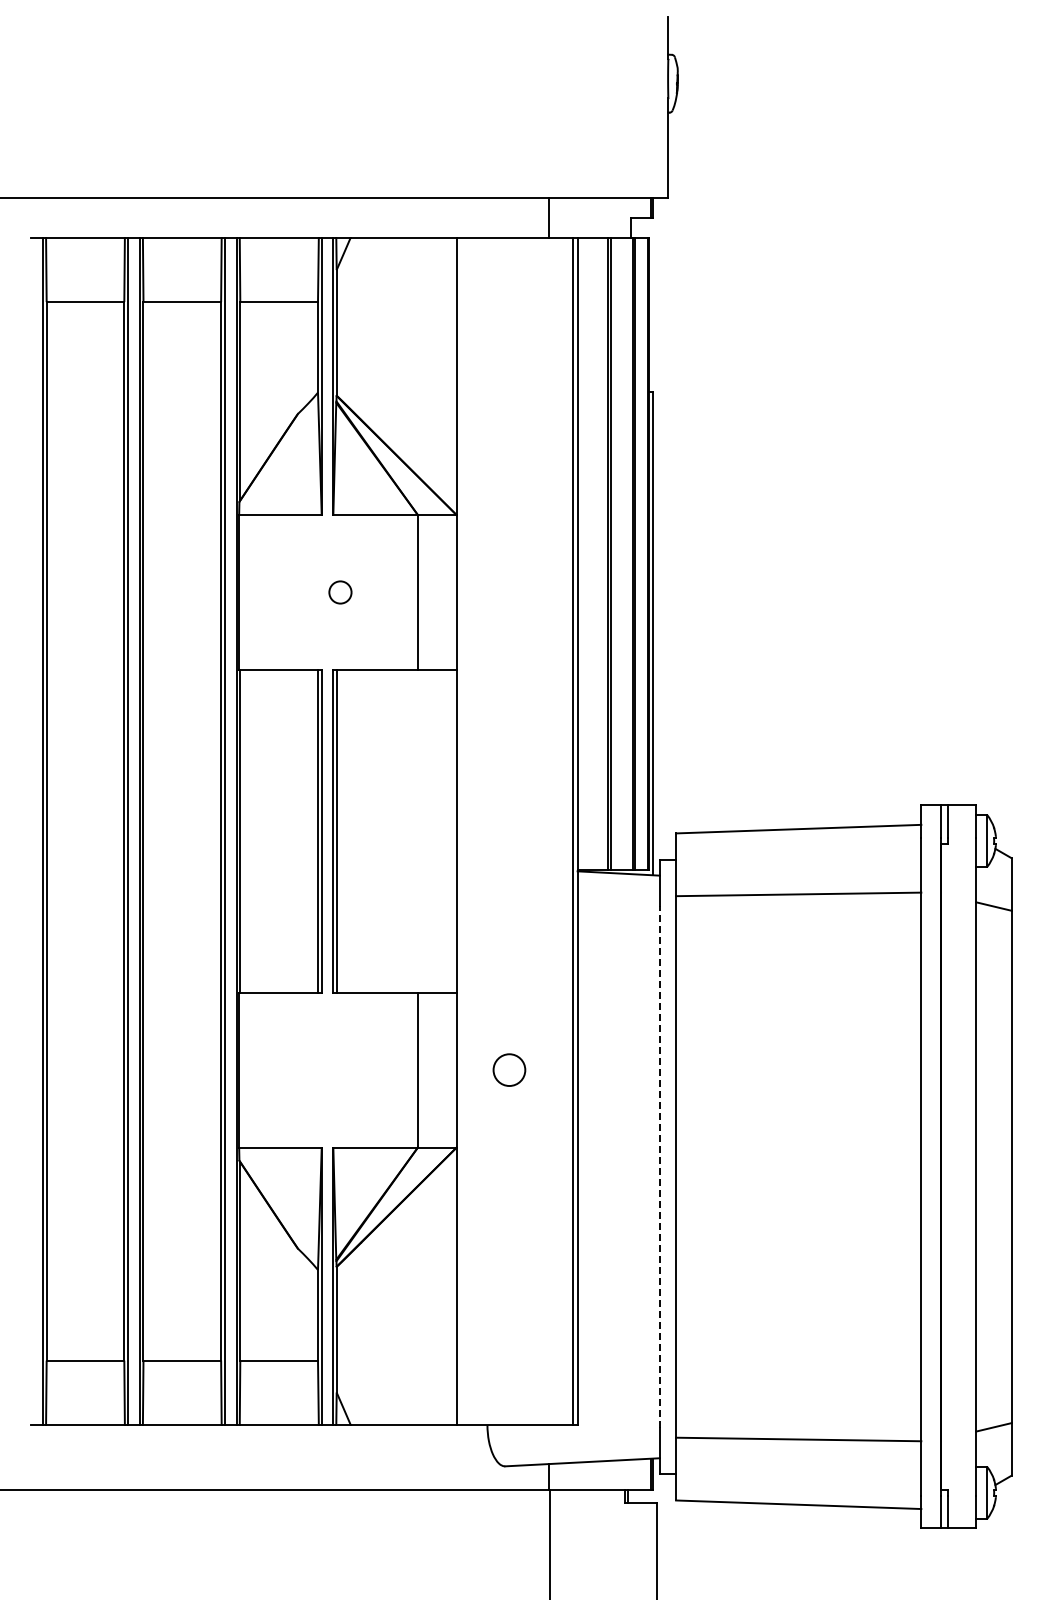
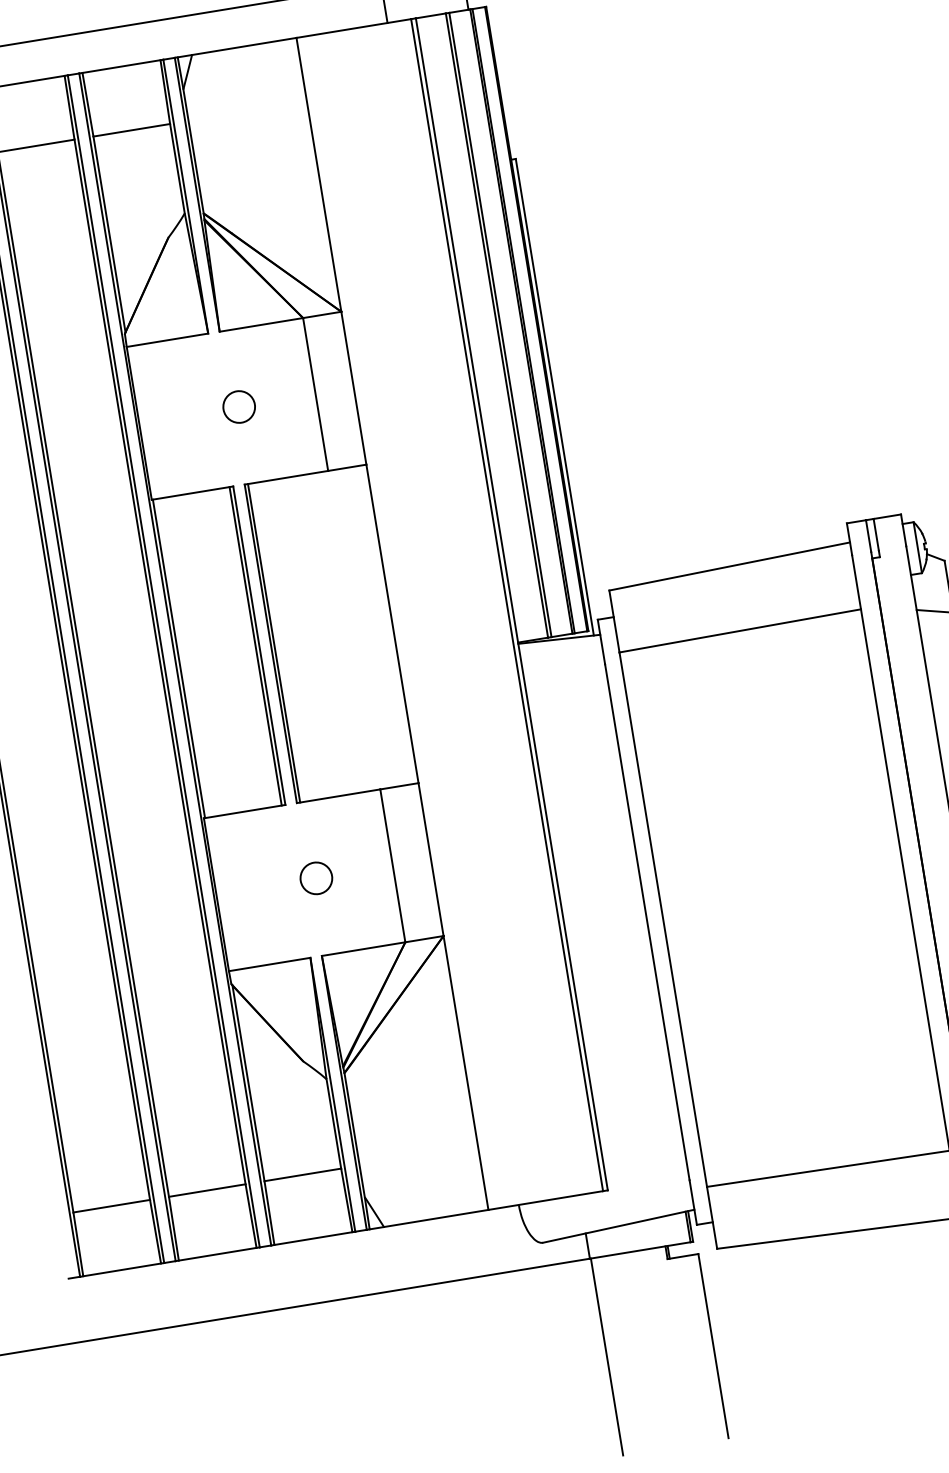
circle: (340, 592) -> (239, 407), size x1.43
circle: (509, 1069) -> (316, 877), moved
line: (659, 1166) -> (646, 921), dashed -> solid

